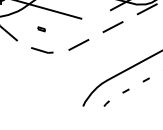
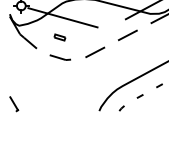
part: (41, 29) -> (59, 37), size x1.6

